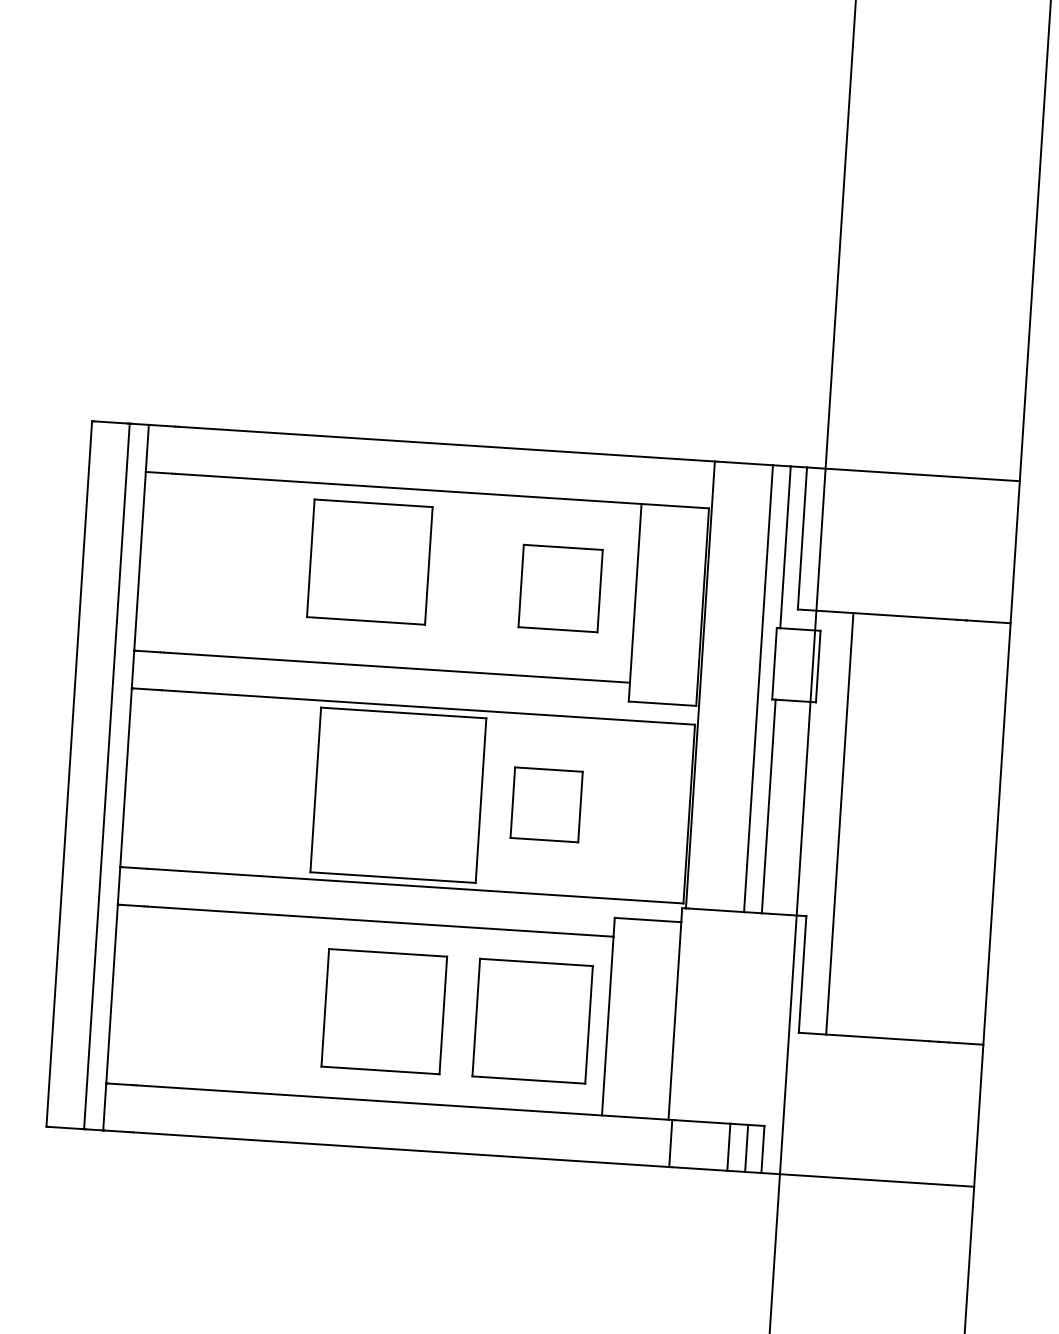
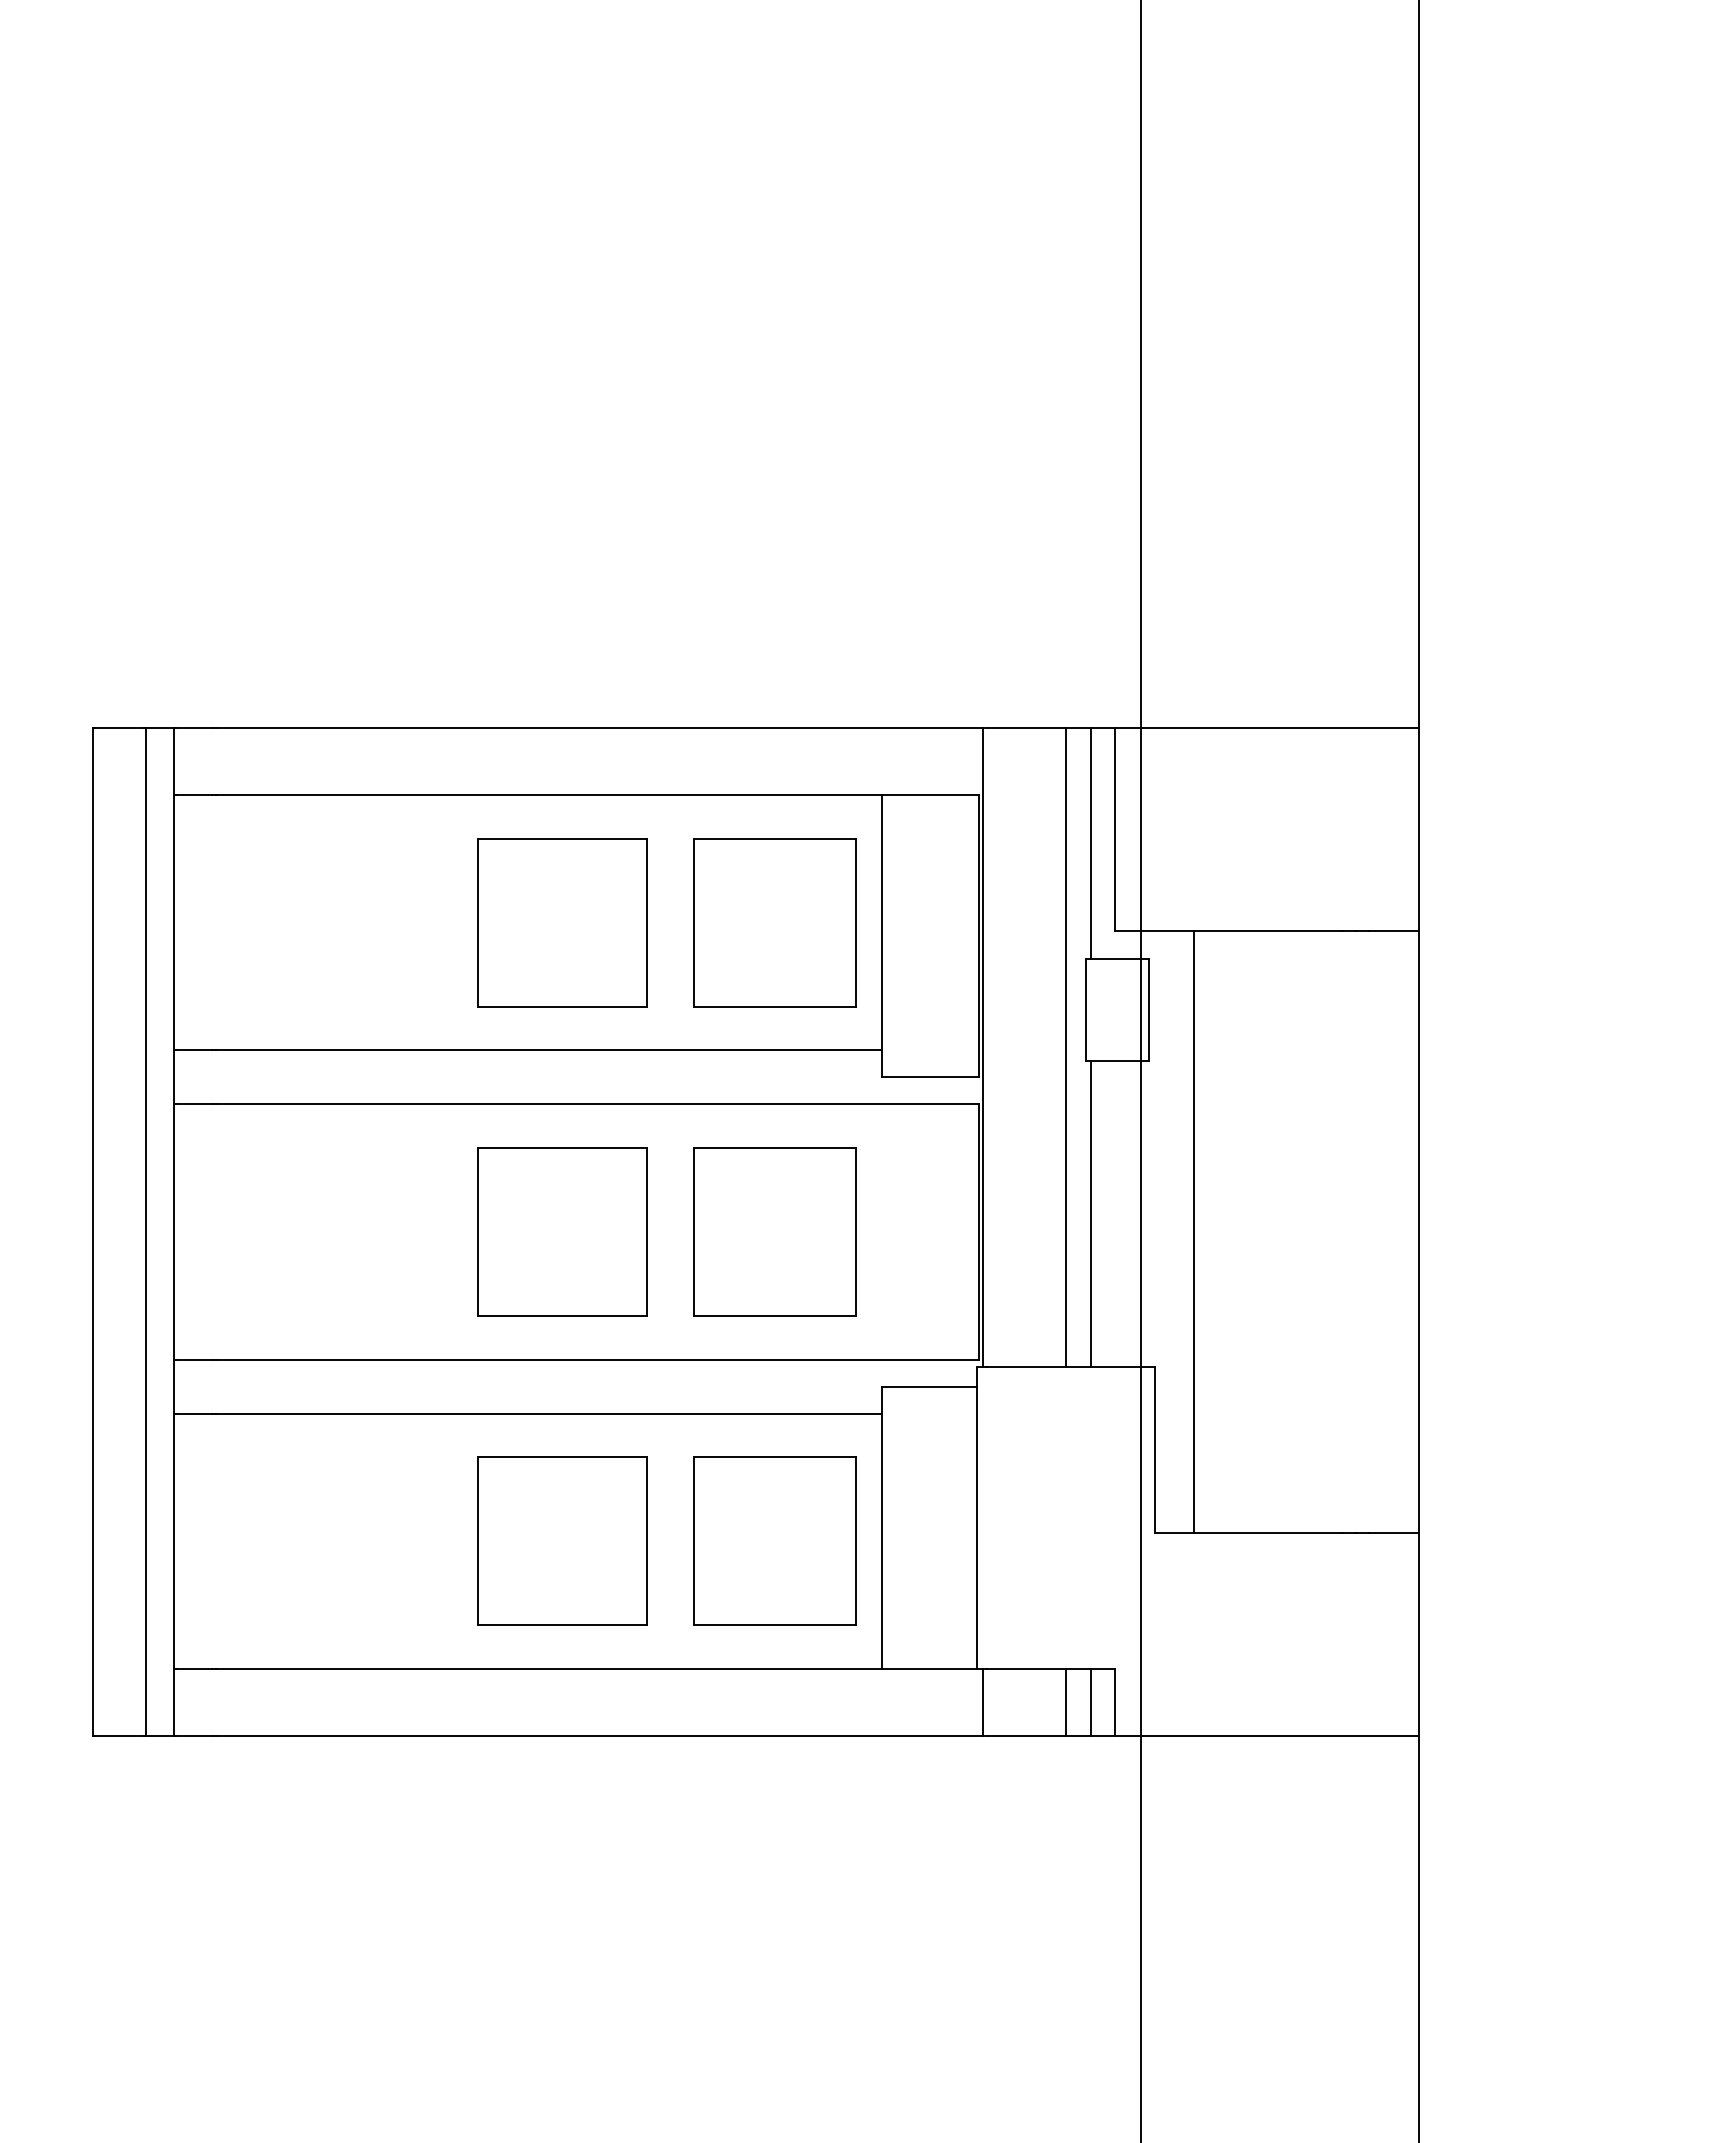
part: (369, 561) -> (562, 922), moved
part: (560, 588) -> (774, 922), size x1.43
part: (398, 794) -> (562, 1231), size x0.71
part: (546, 804) -> (774, 1231), size x1.67

